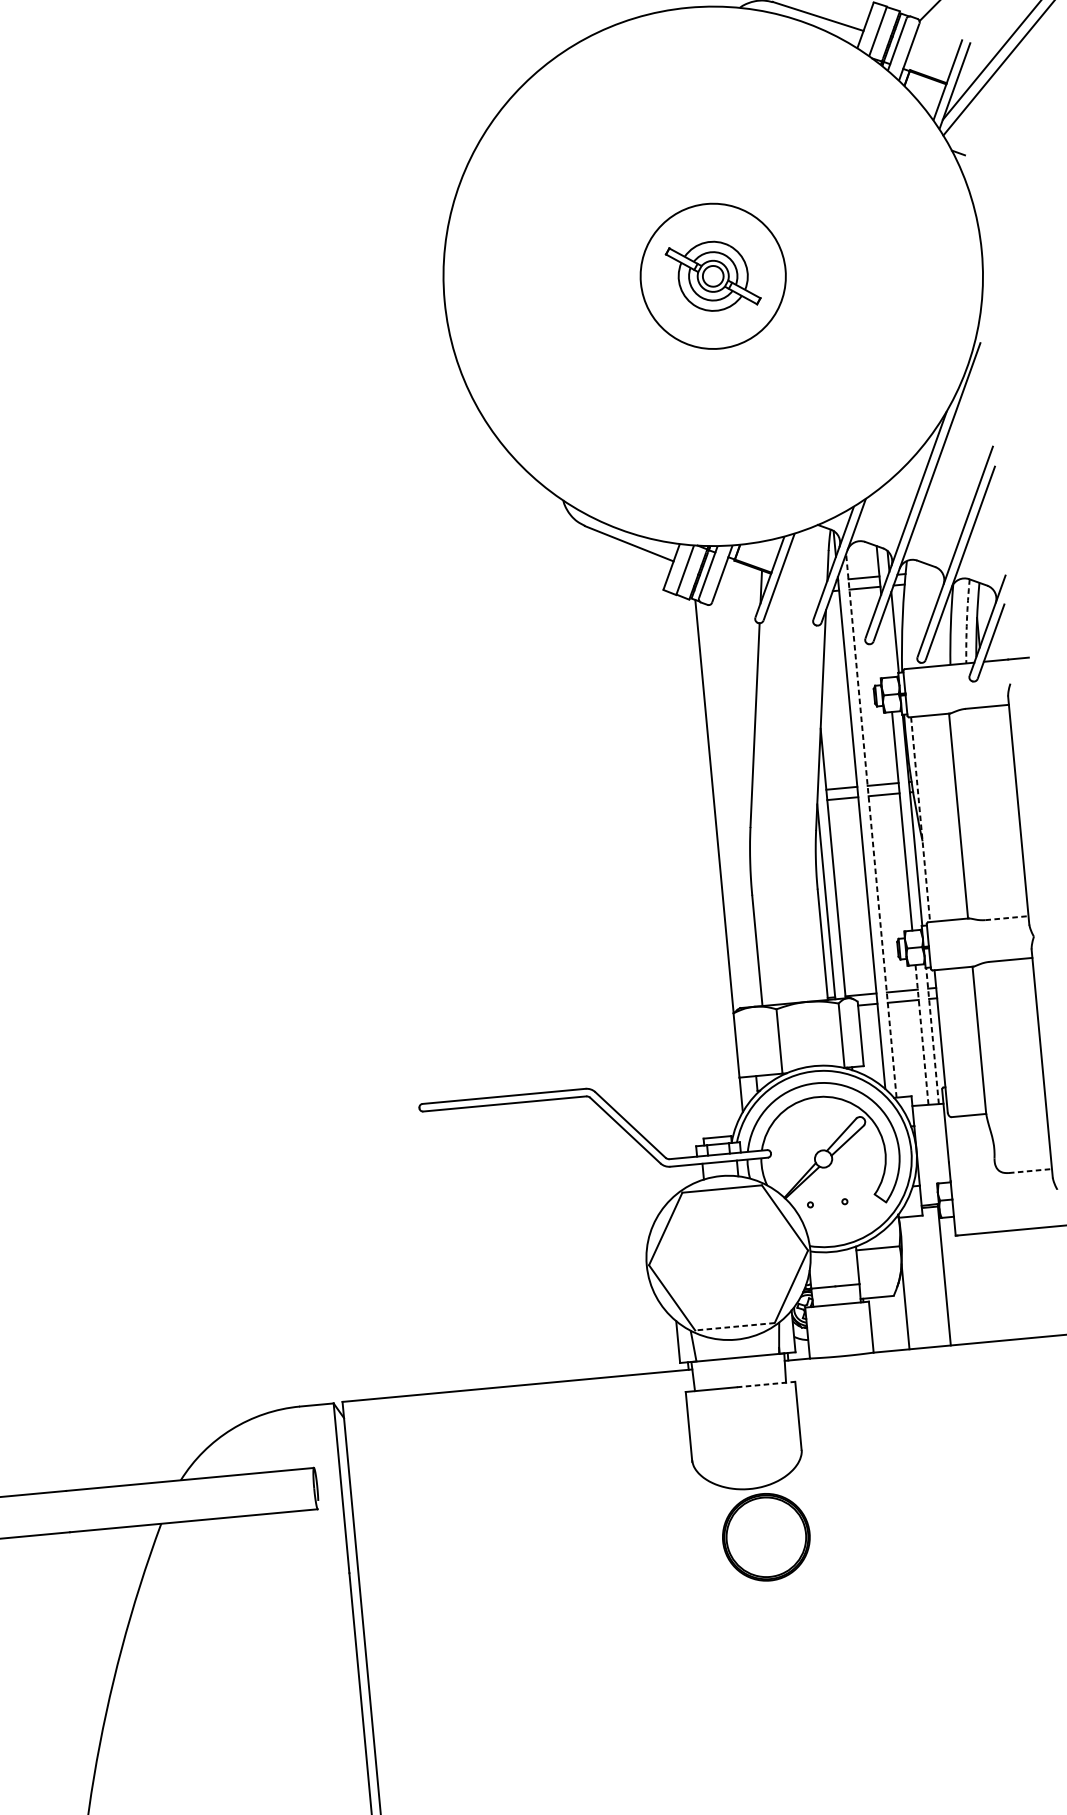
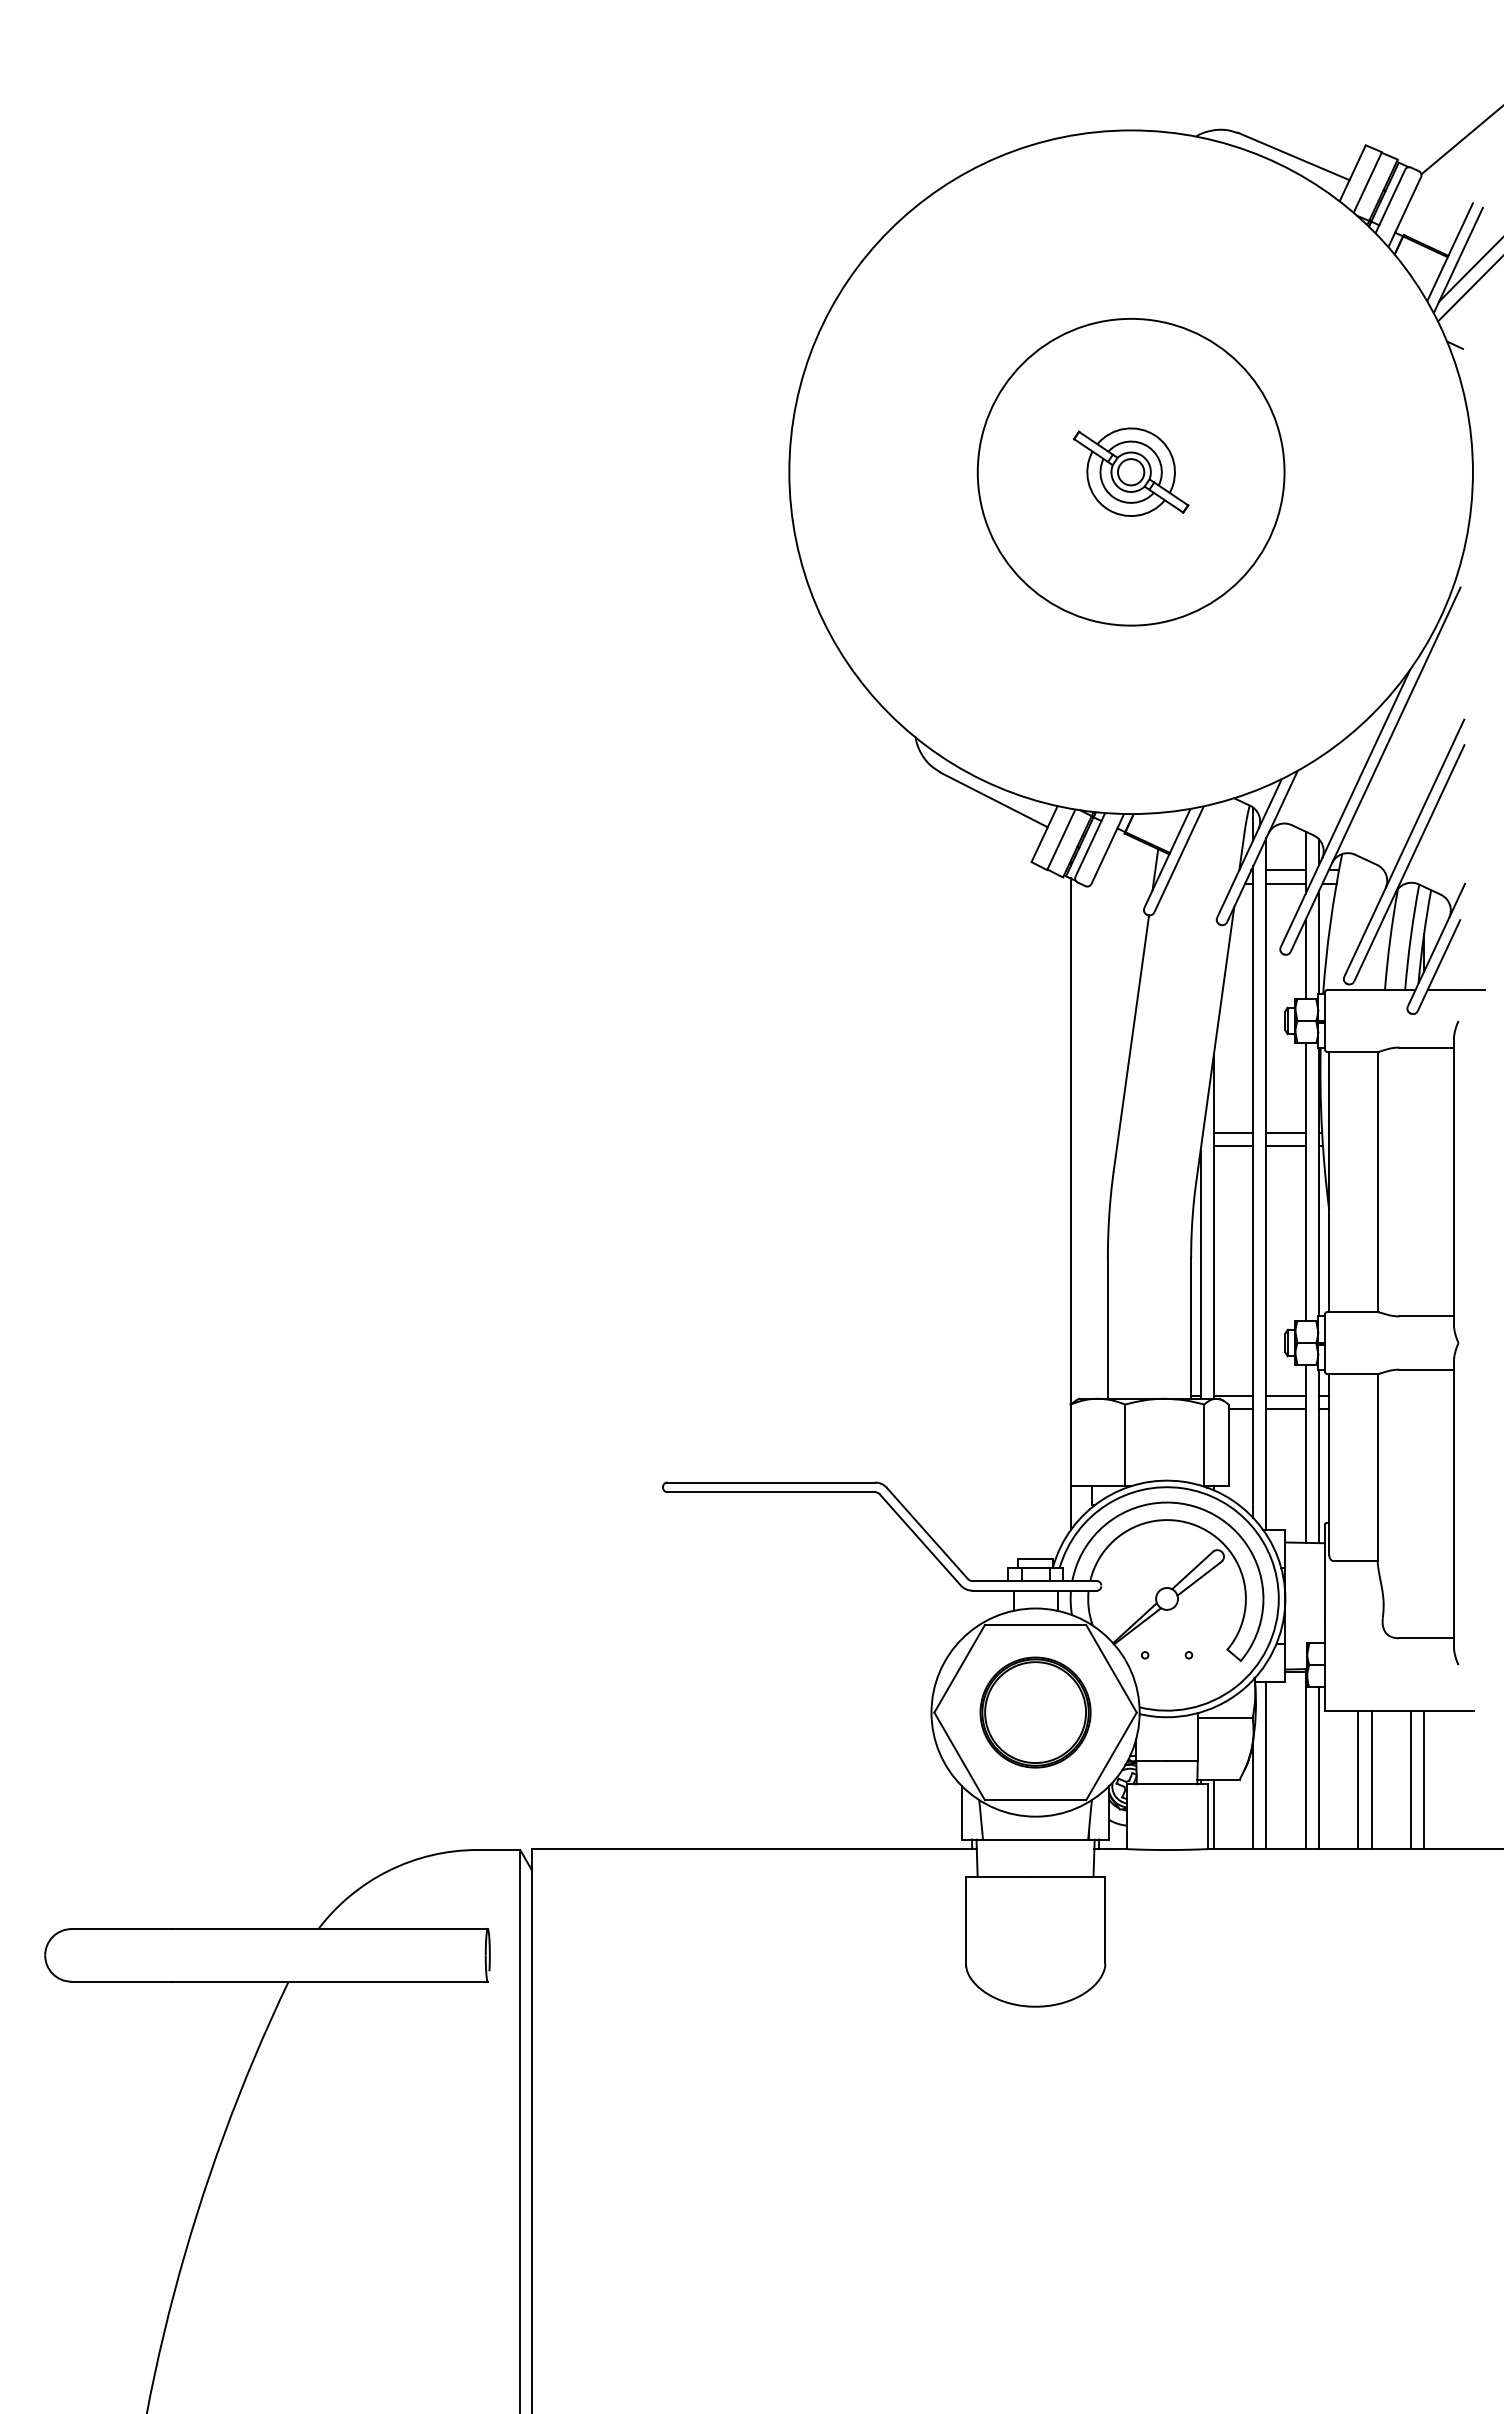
circle: (712, 275) -> (1130, 471), size x1.67
arc: (966, 621) -> (1410, 937), dashed -> solid
line: (885, 646) -> (1305, 959), added
line: (920, 819) -> (1329, 1182), dashed -> solid
line: (871, 826) -> (1266, 1184), dashed -> solid
line: (1007, 918) -> (1427, 1316), dashed -> solid
line: (921, 1034) -> (1305, 1453), dashed -> solid
line: (932, 1036) -> (1318, 1456), dashed -> solid
line: (1031, 1171) -> (1427, 1638), dashed -> solid
line: (954, 1281) -> (1318, 1768), added
line: (913, 1282) -> (1266, 1765), added
line: (1039, 1282) -> (1424, 1780), added
line: (1028, 1283) -> (1410, 1780), added
line: (997, 1286) -> (1371, 1780), added
line: (987, 1287) -> (1358, 1780), added
line: (875, 1325) -> (1213, 1814), added
line: (734, 1326) -> (1035, 1800), dashed -> solid
line: (766, 1384) -> (1068, 1876), dashed -> solid
part: (766, 1537) -> (1035, 1712), moved

